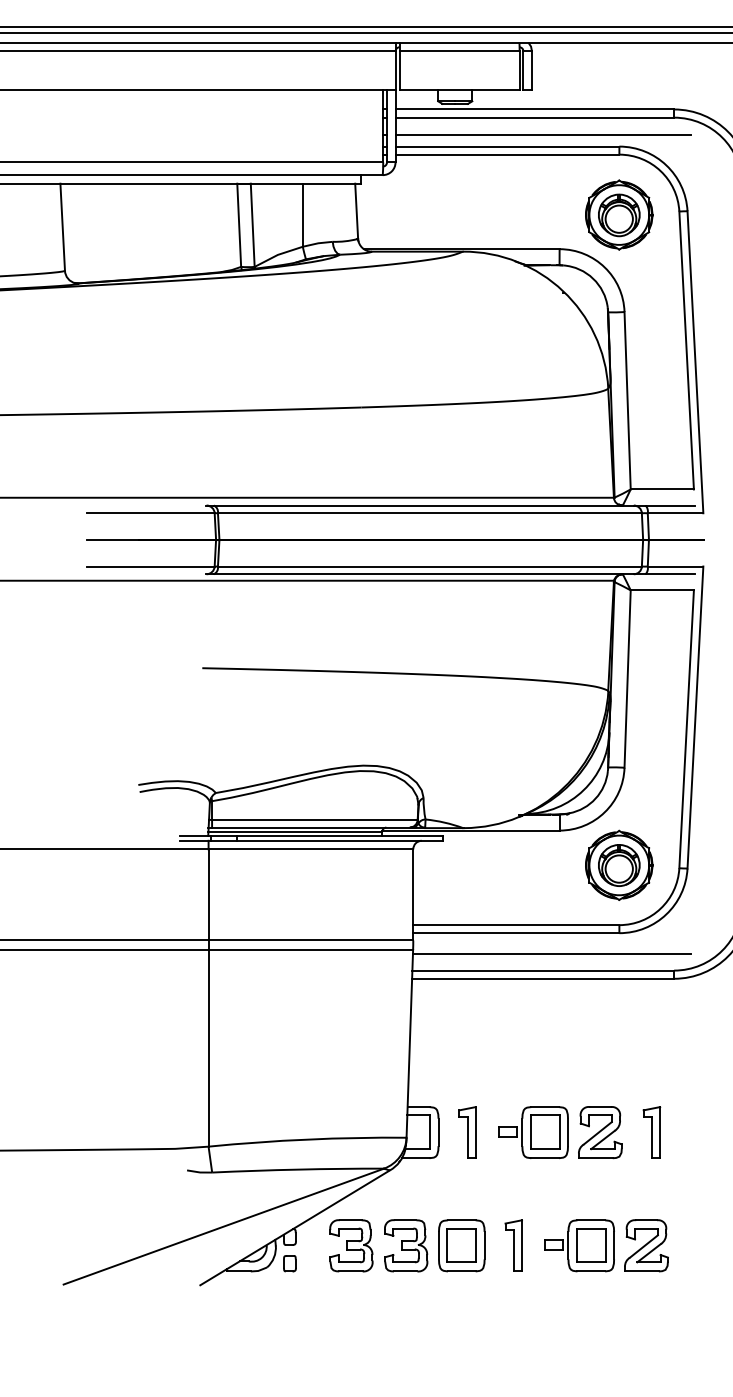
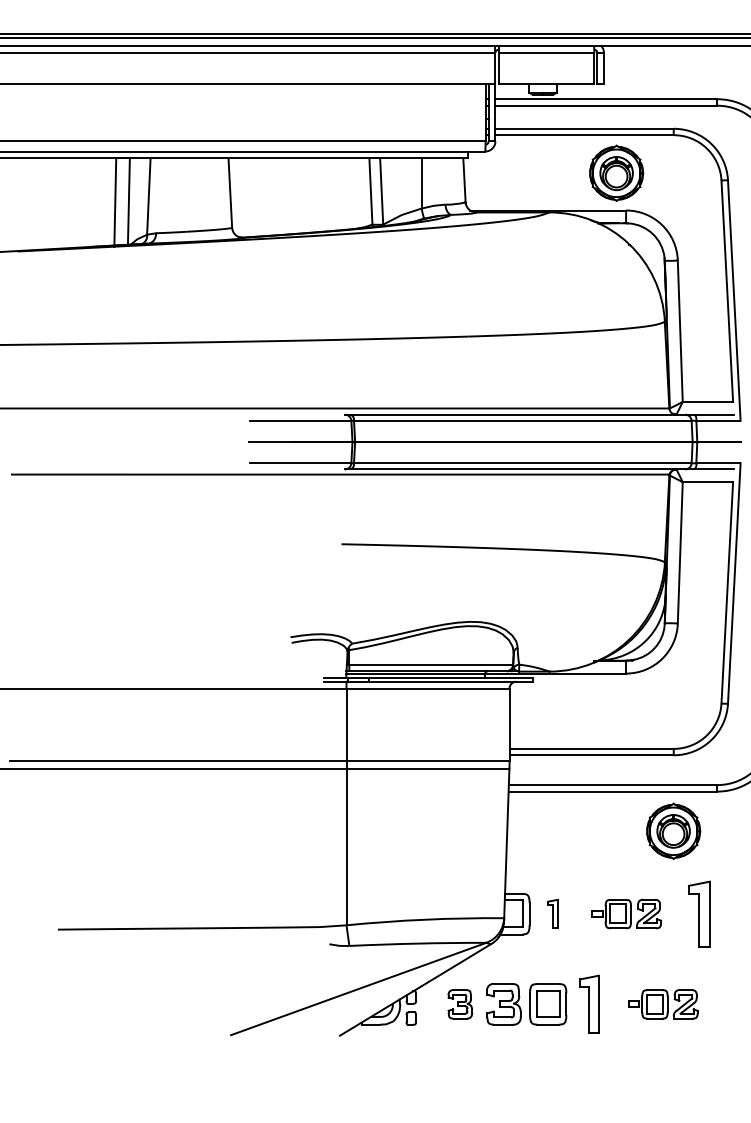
line: (542, 134) -> (612, 119), removed
part: (619, 214) -> (616, 172), moved
part: (619, 864) -> (673, 830), moved
line: (551, 953) -> (619, 771), removed
part: (467, 1131) -> (552, 913), size x0.7
part: (560, 1131) -> (626, 913), size x0.7
part: (651, 1131) -> (699, 913), size x1.6
part: (351, 1246) -> (460, 1004), size x0.7
part: (513, 1246) -> (589, 1004), size x1.4
part: (606, 1246) -> (663, 1004), size x0.7

